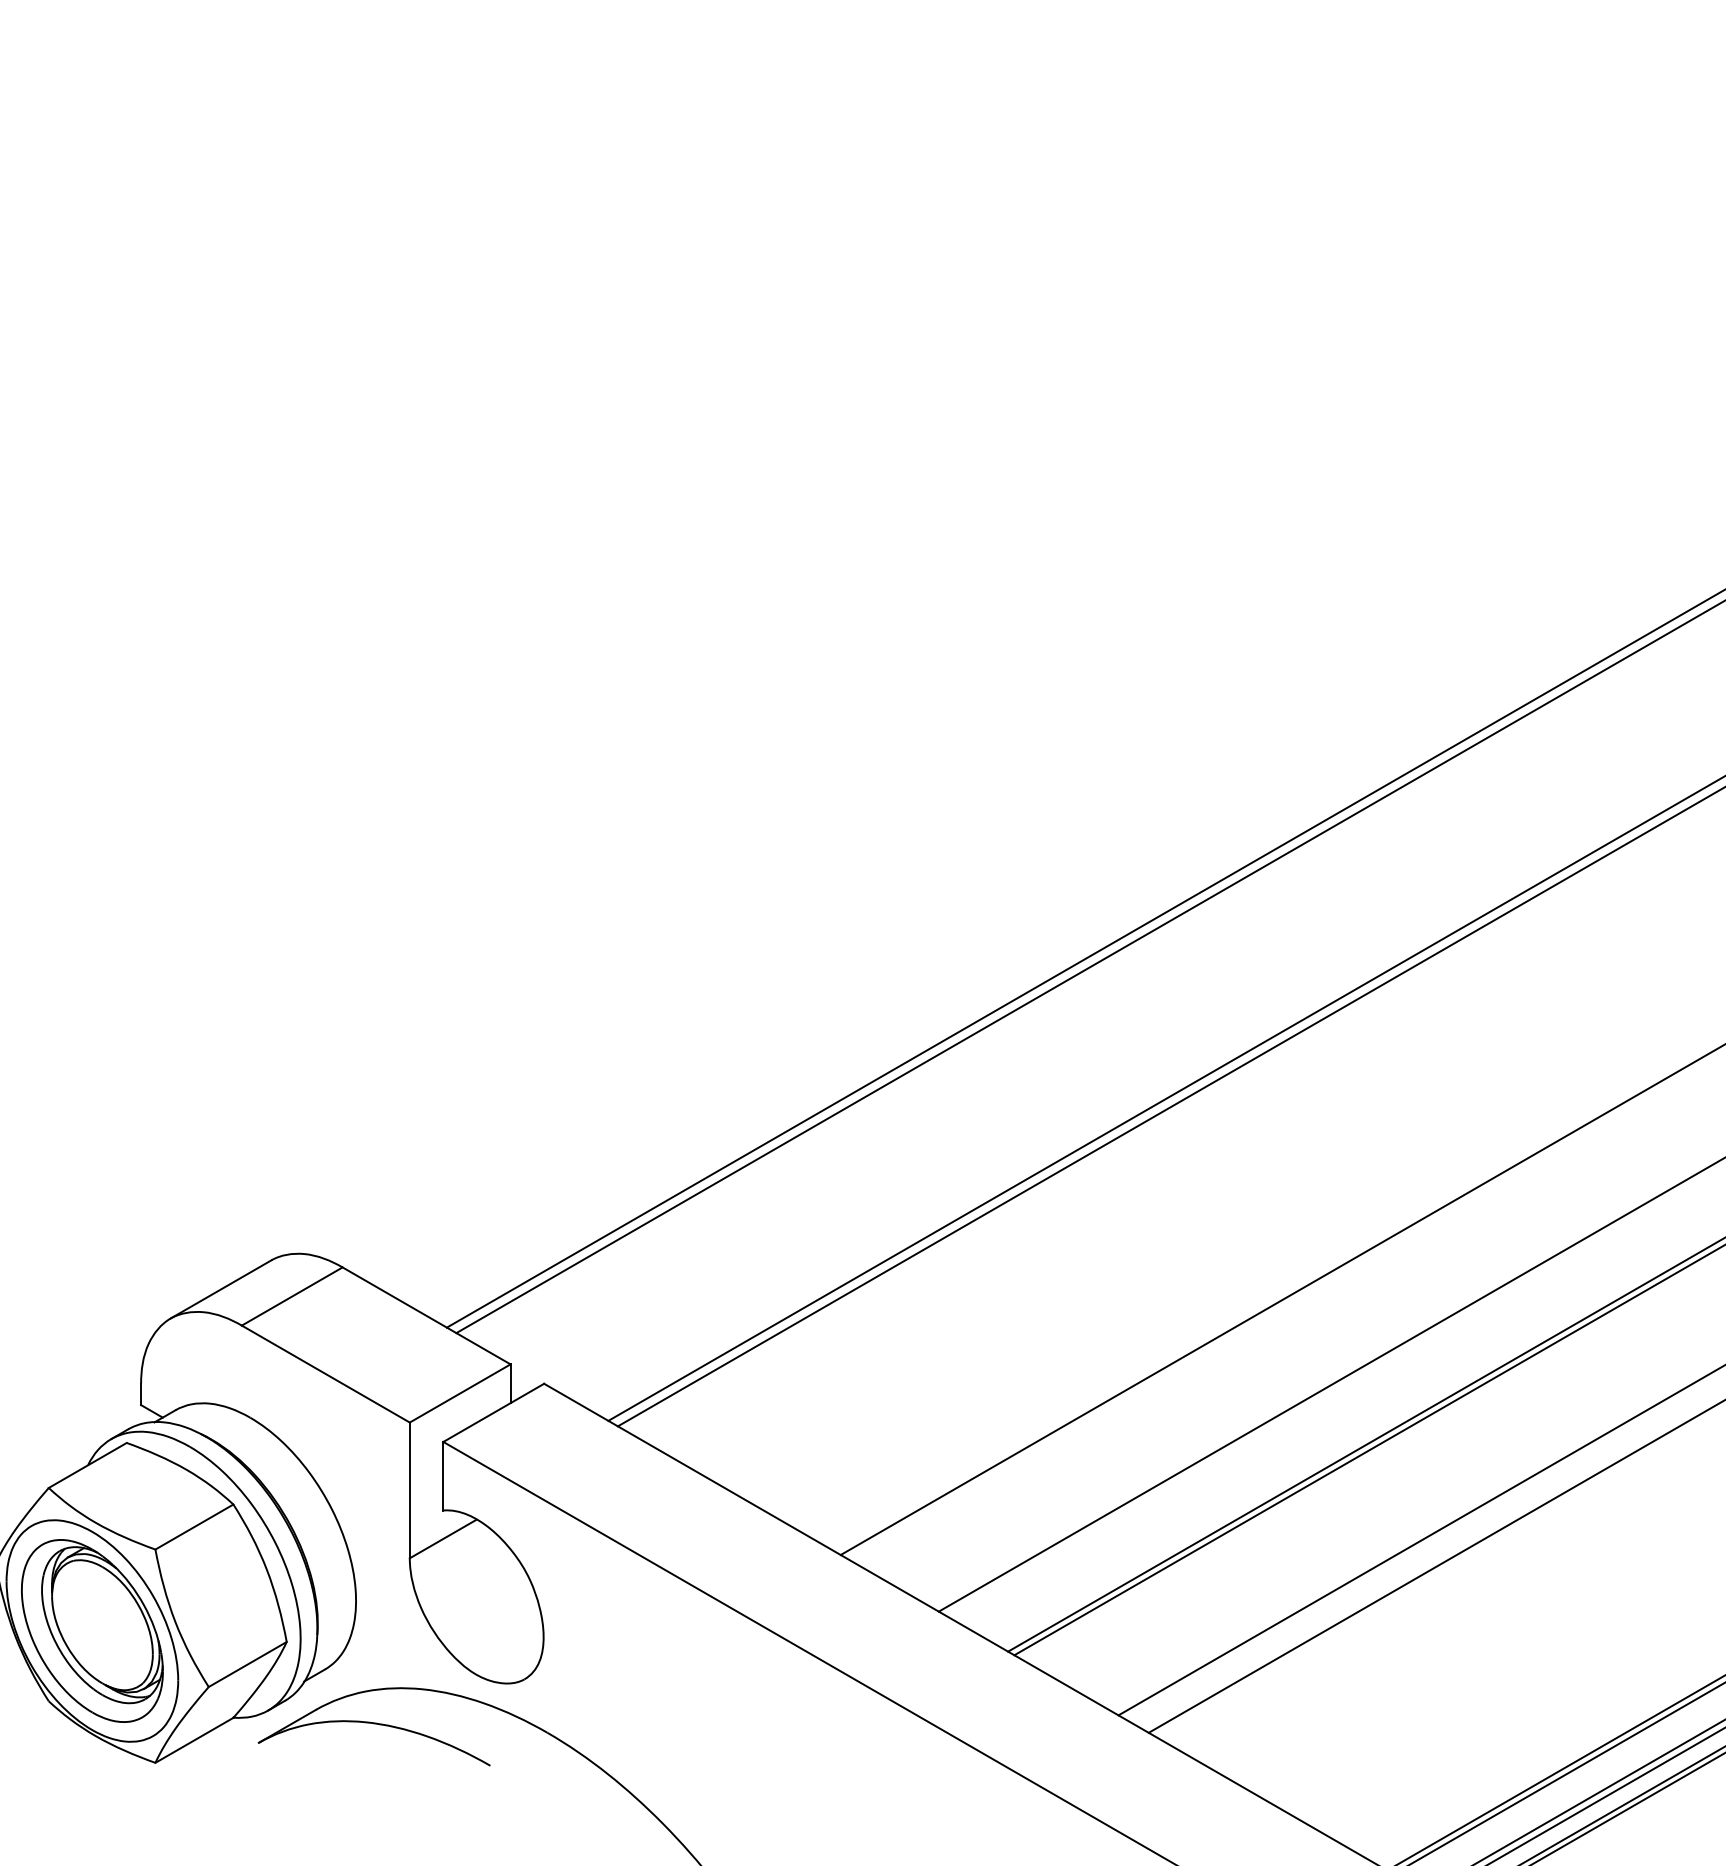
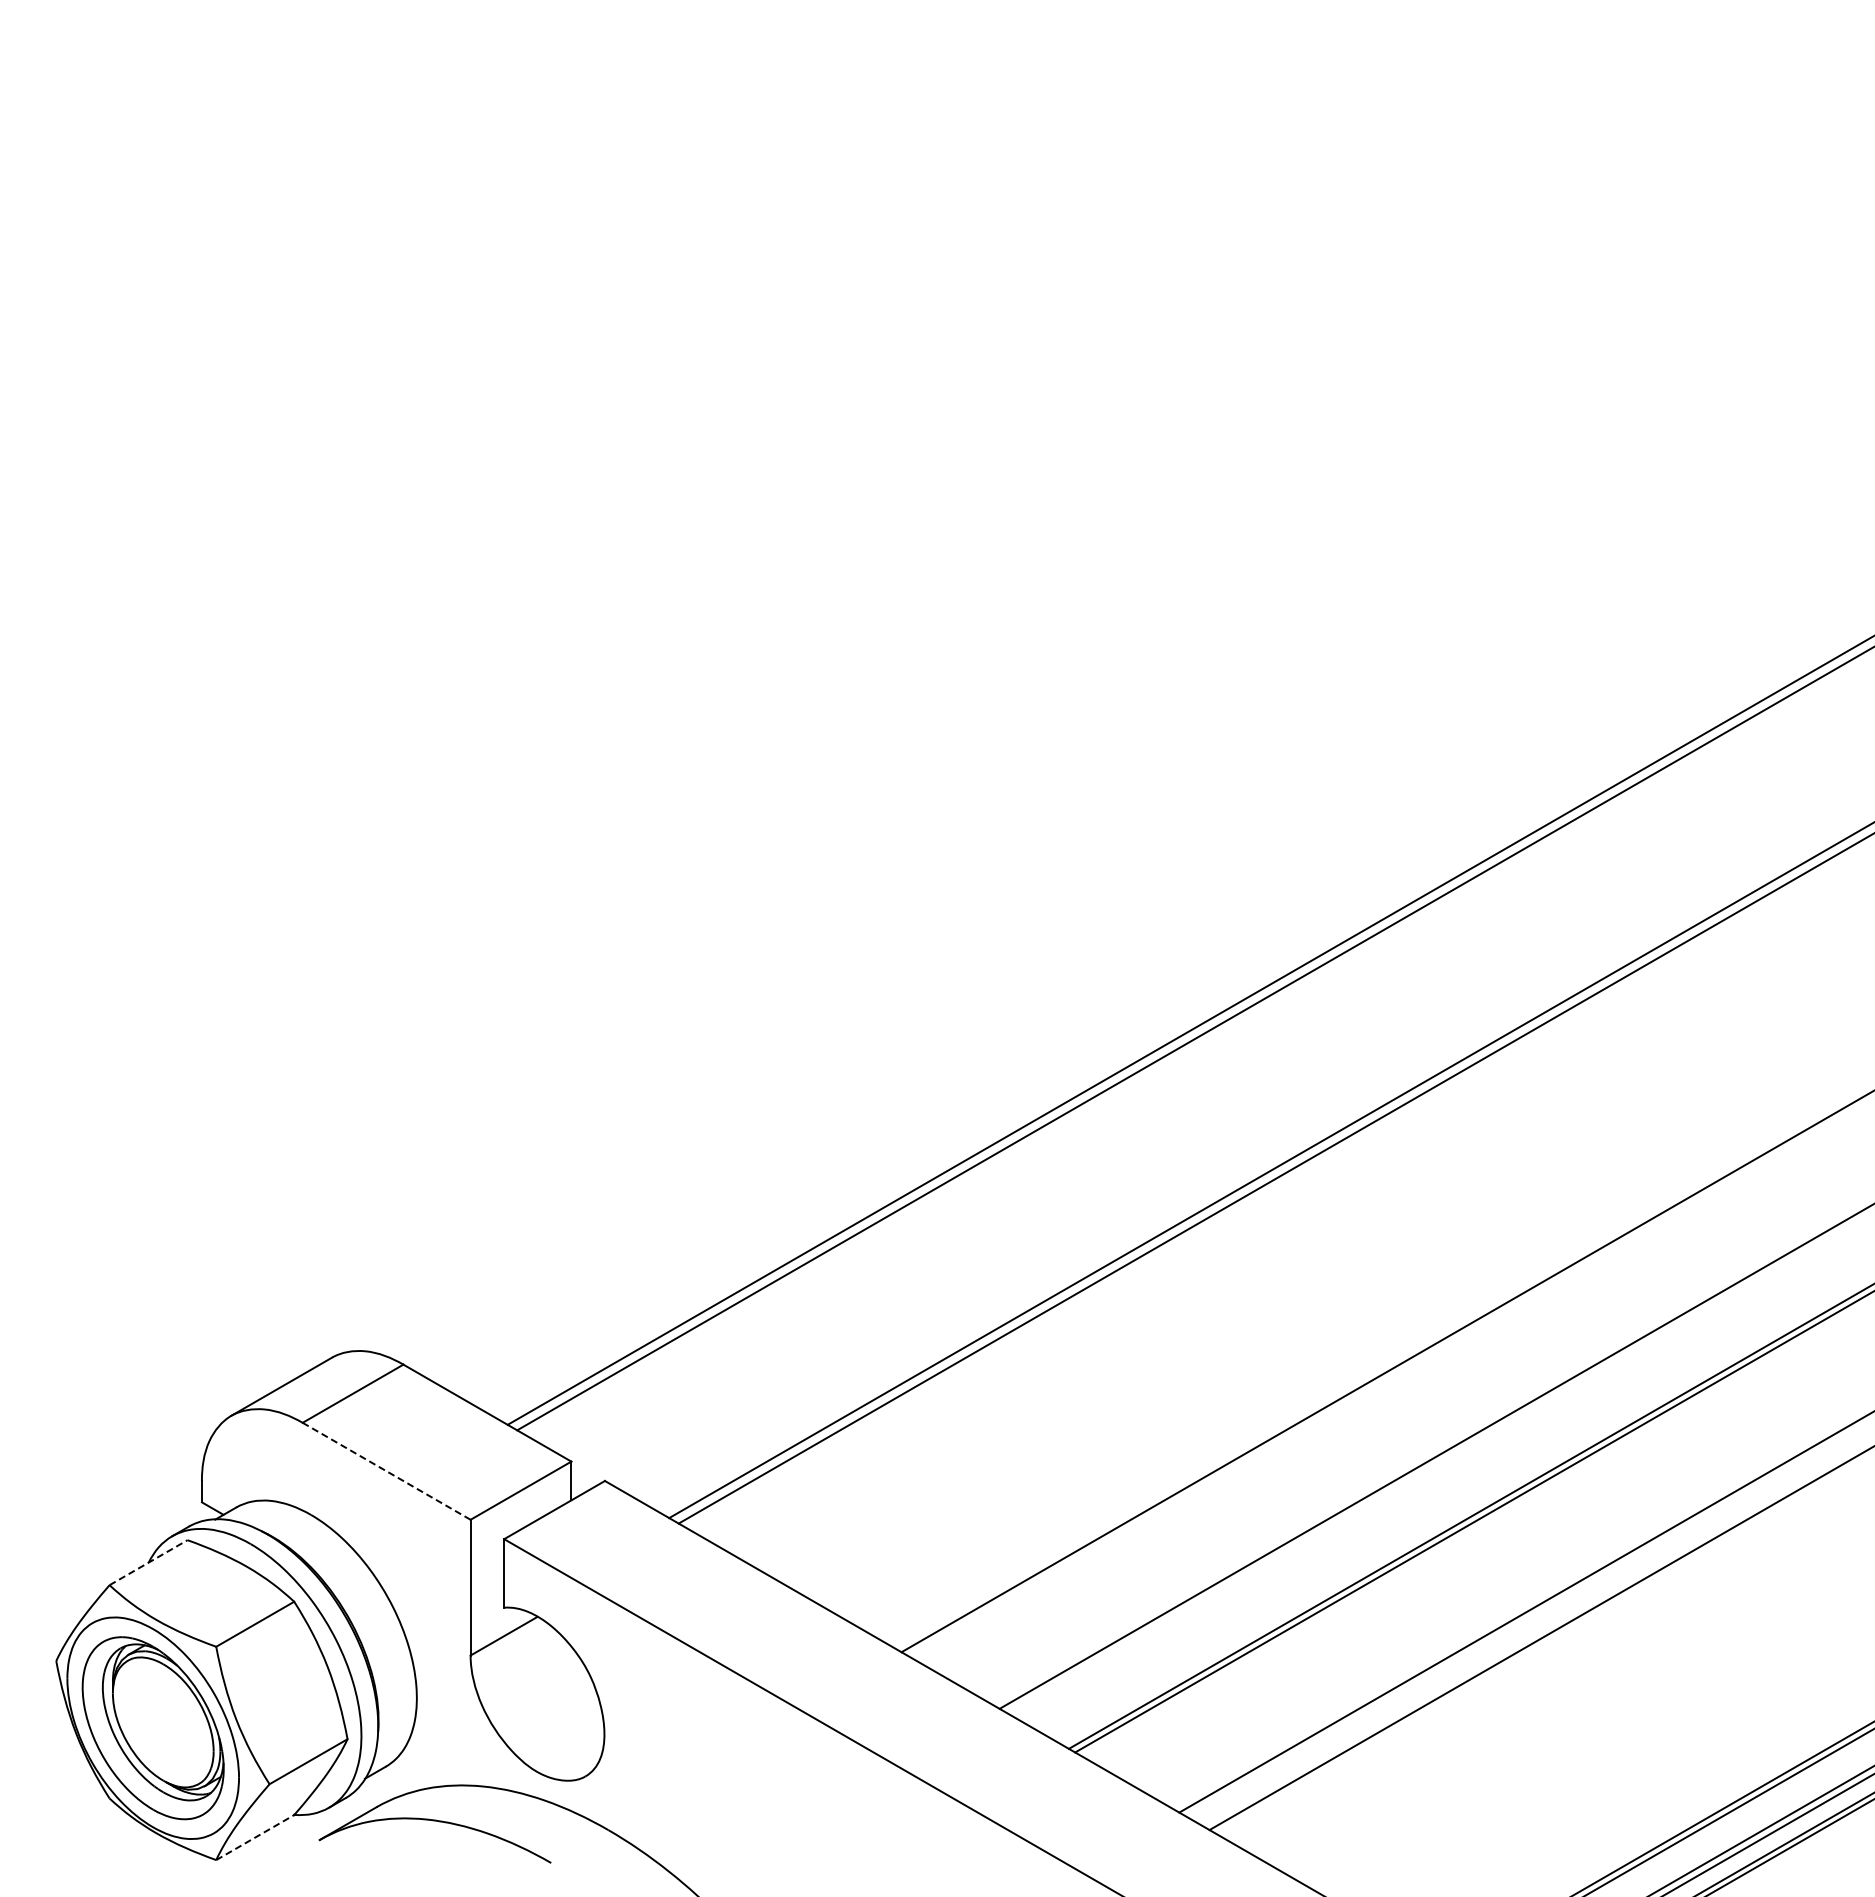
line: (325, 1374) -> (386, 1471), solid -> dashed
line: (88, 1465) -> (149, 1562), solid -> dashed
line: (194, 1740) -> (255, 1837), solid -> dashed

